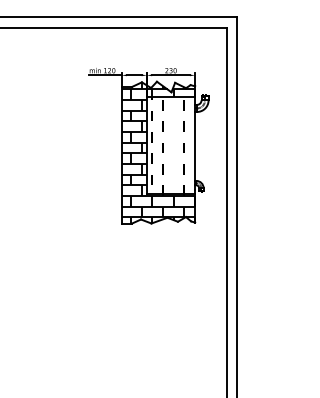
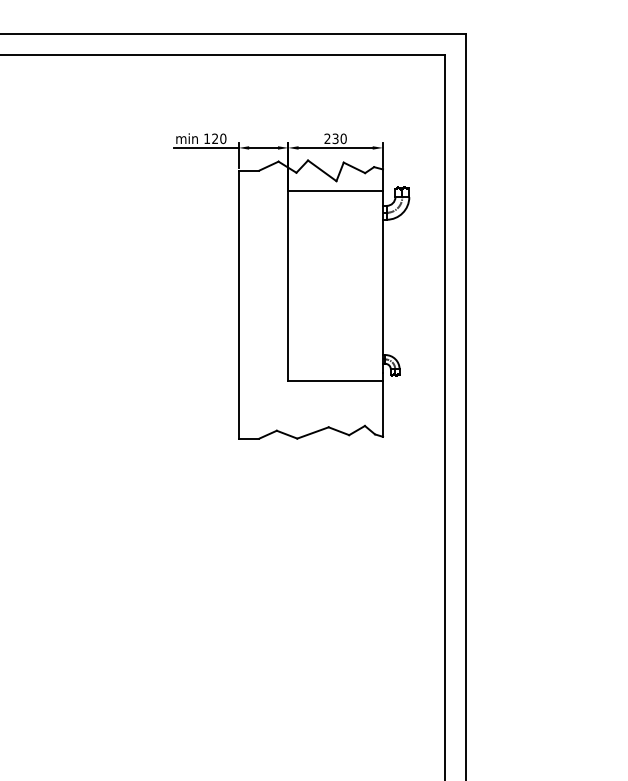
hatch: (158, 152) -> (311, 299), removed

